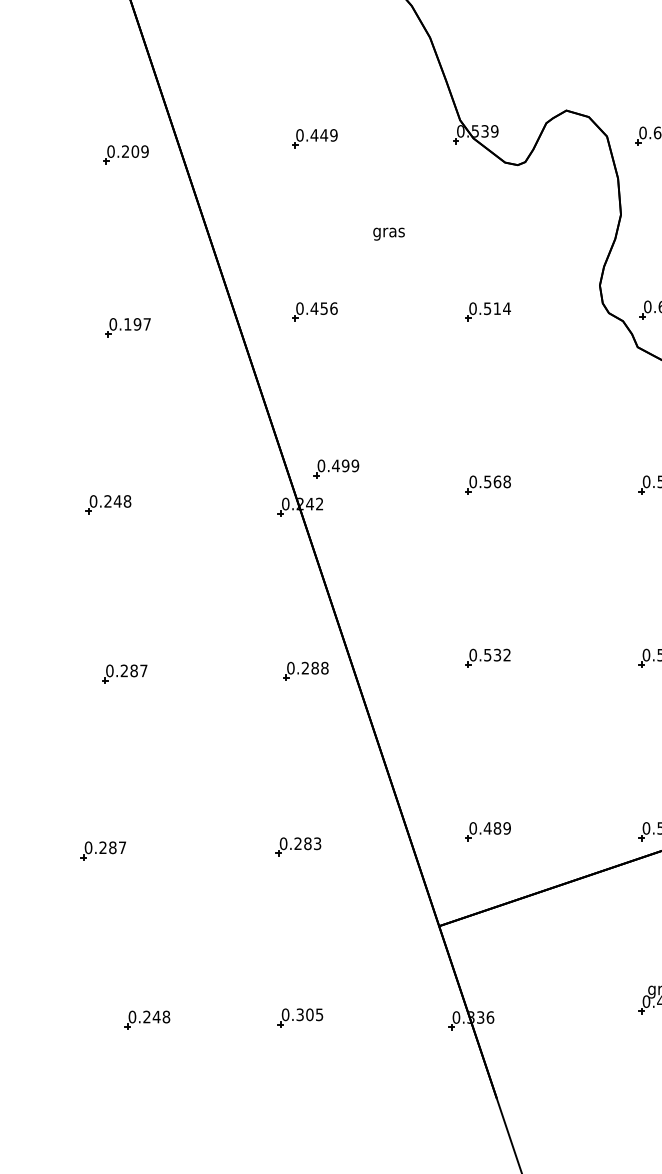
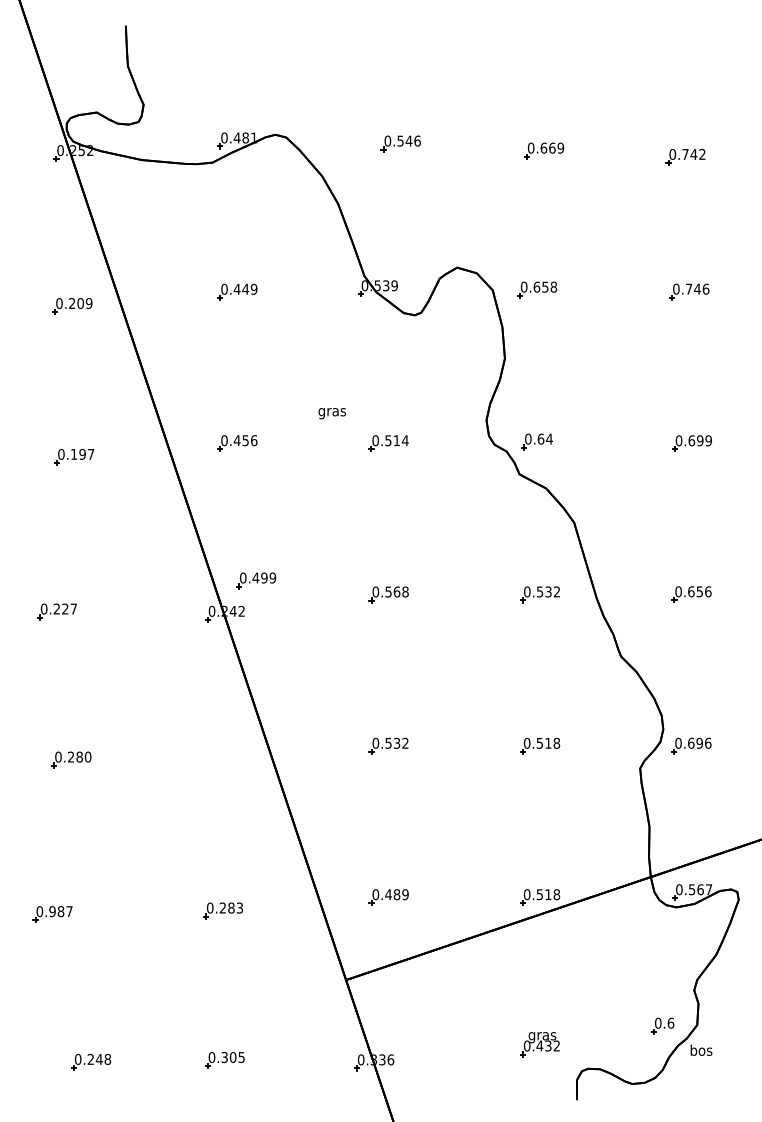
text: (388, 234) -> (331, 413), moved
text: (122, 500) -> (69, 608), 0.248 -> 0.227
text: (143, 670) -> (87, 756), 0.287 -> 0.280
part: (305, 671) -> (229, 757), removed
text: (103, 847) -> (52, 911), 0.287 -> 0.987

